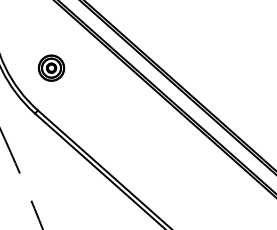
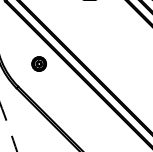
part: (50, 67) -> (38, 63), moved

